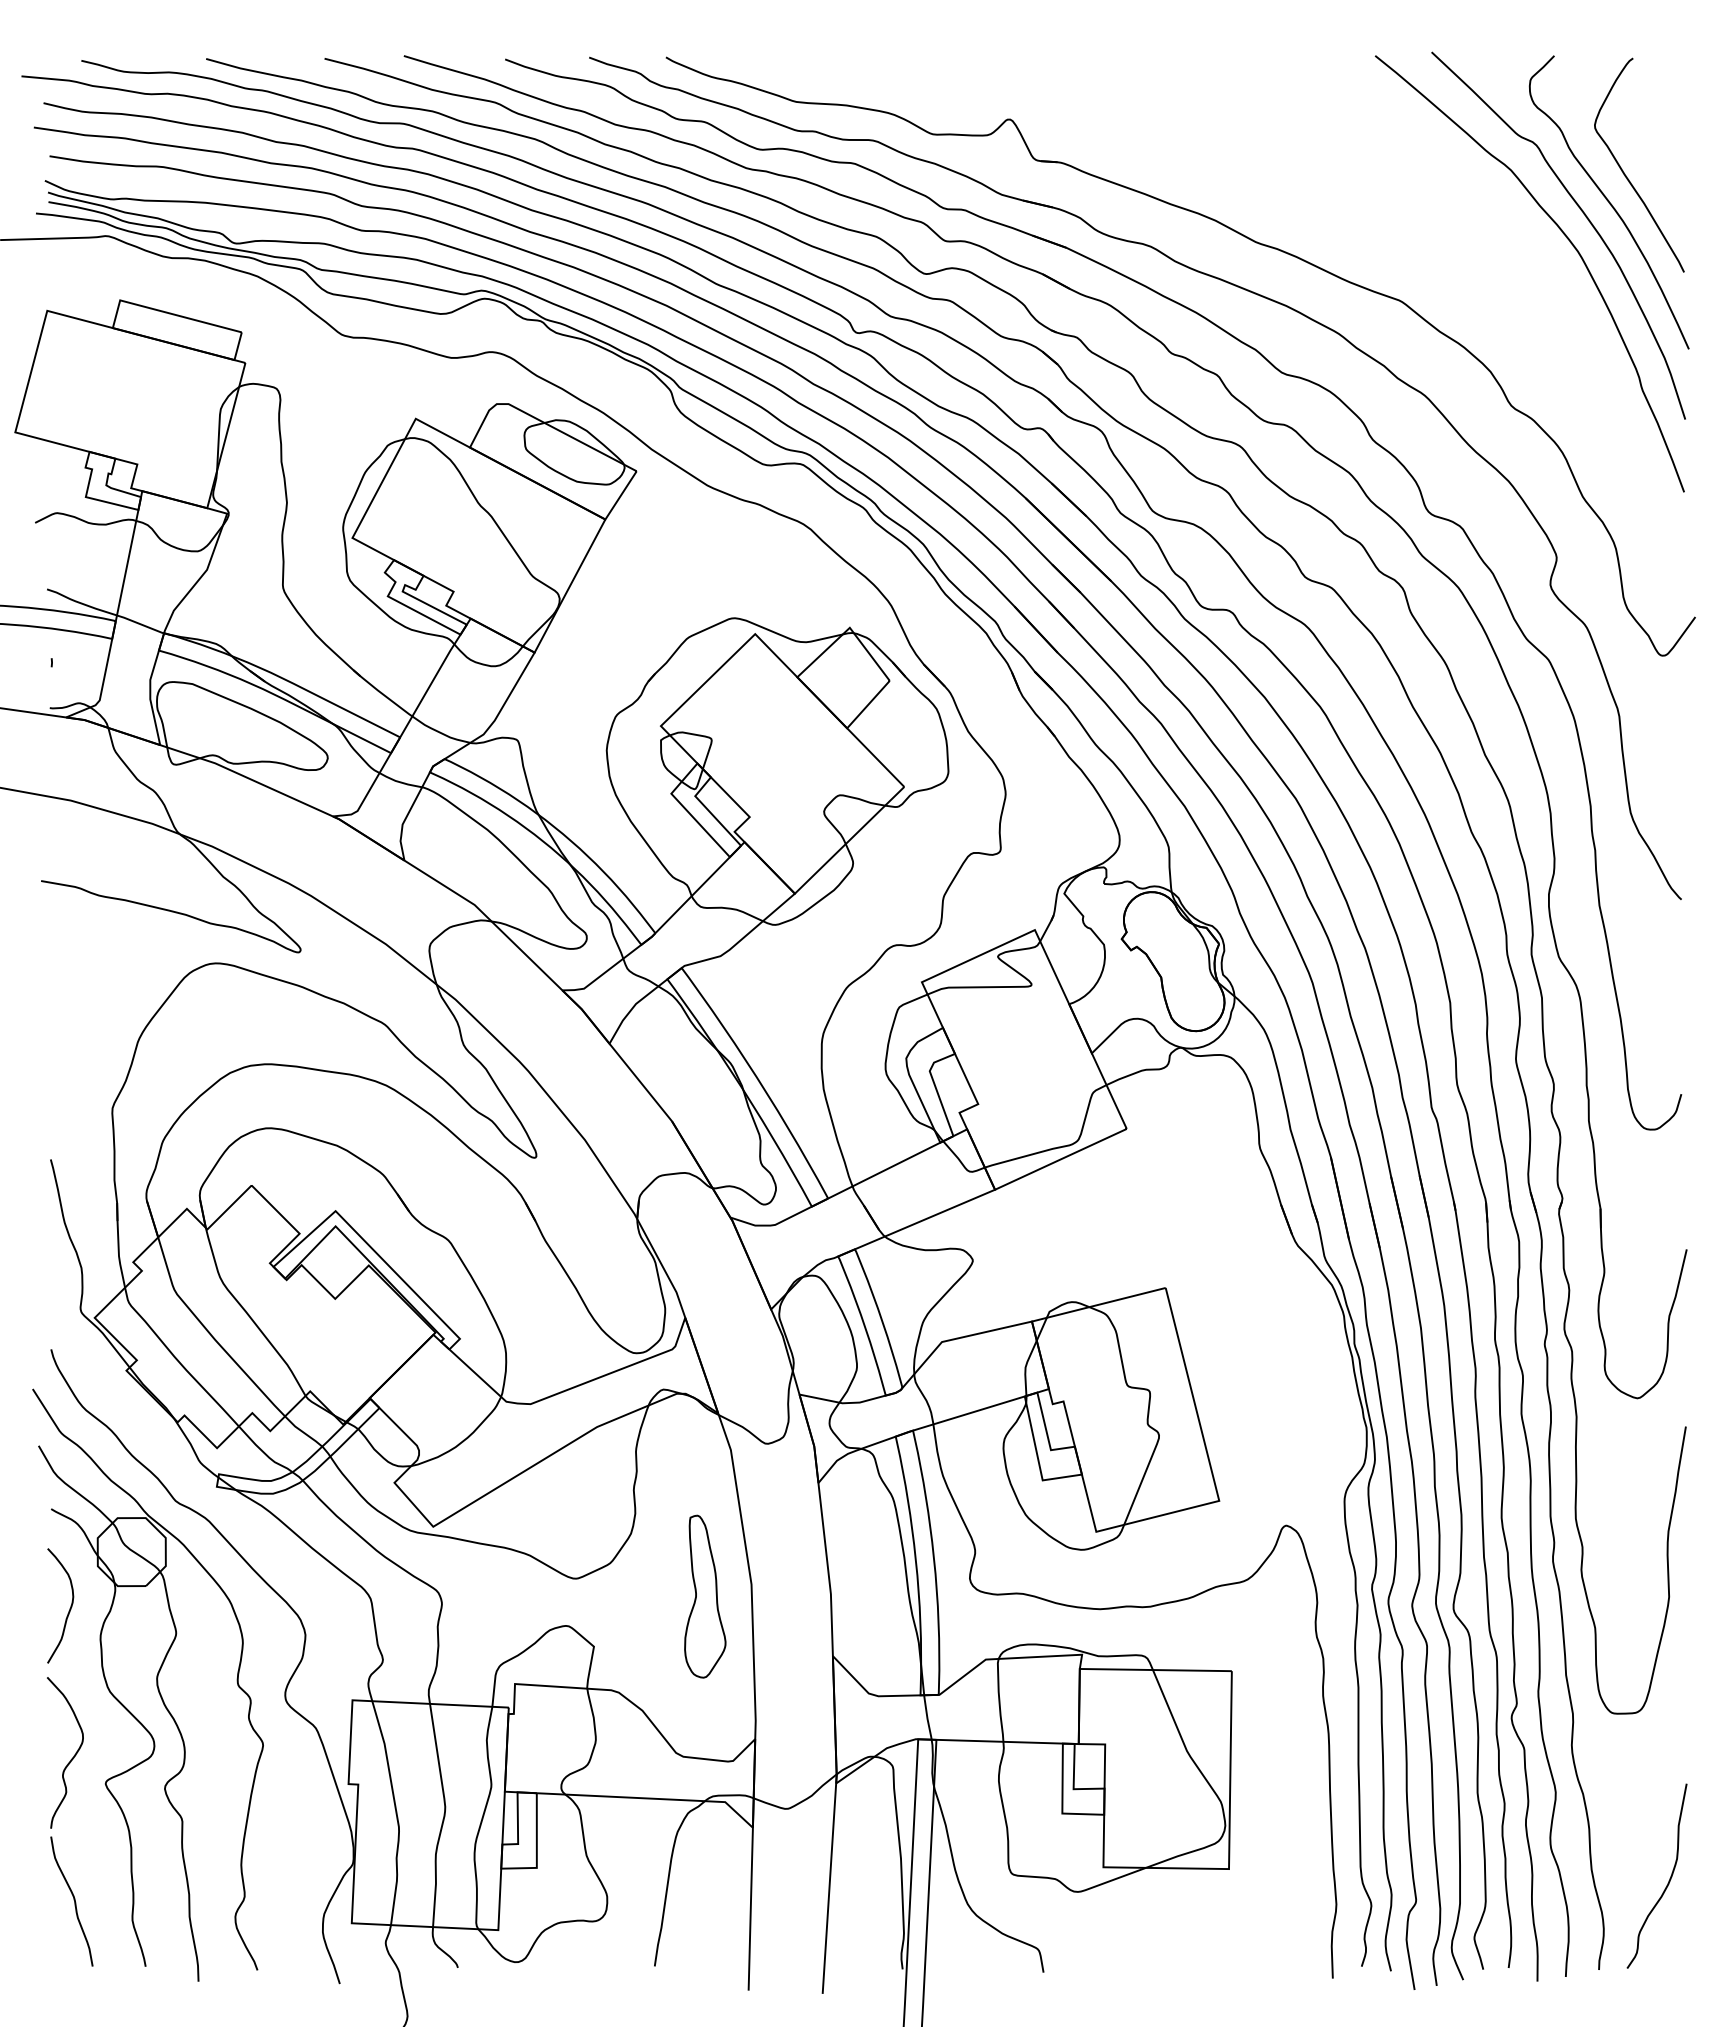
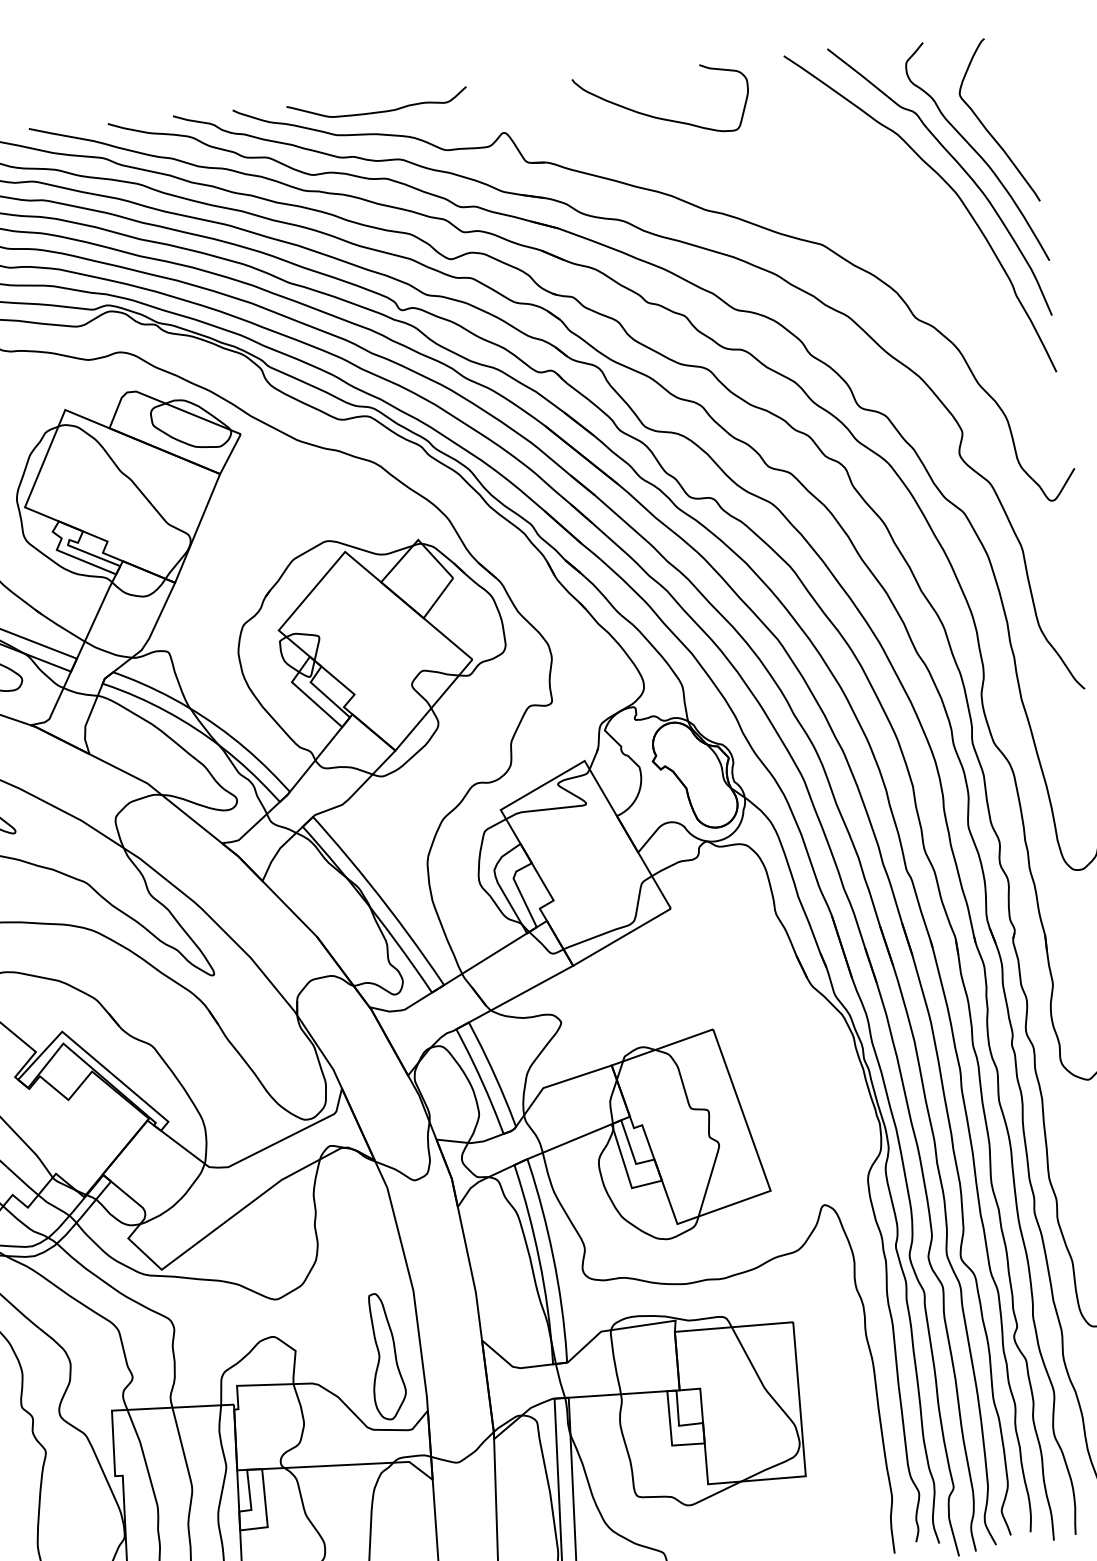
curve: (853, 76) -> (379, 111), added
curve: (1207, 118) -> (658, 117), added
part: (705, 1596) -> (386, 1356), moved

